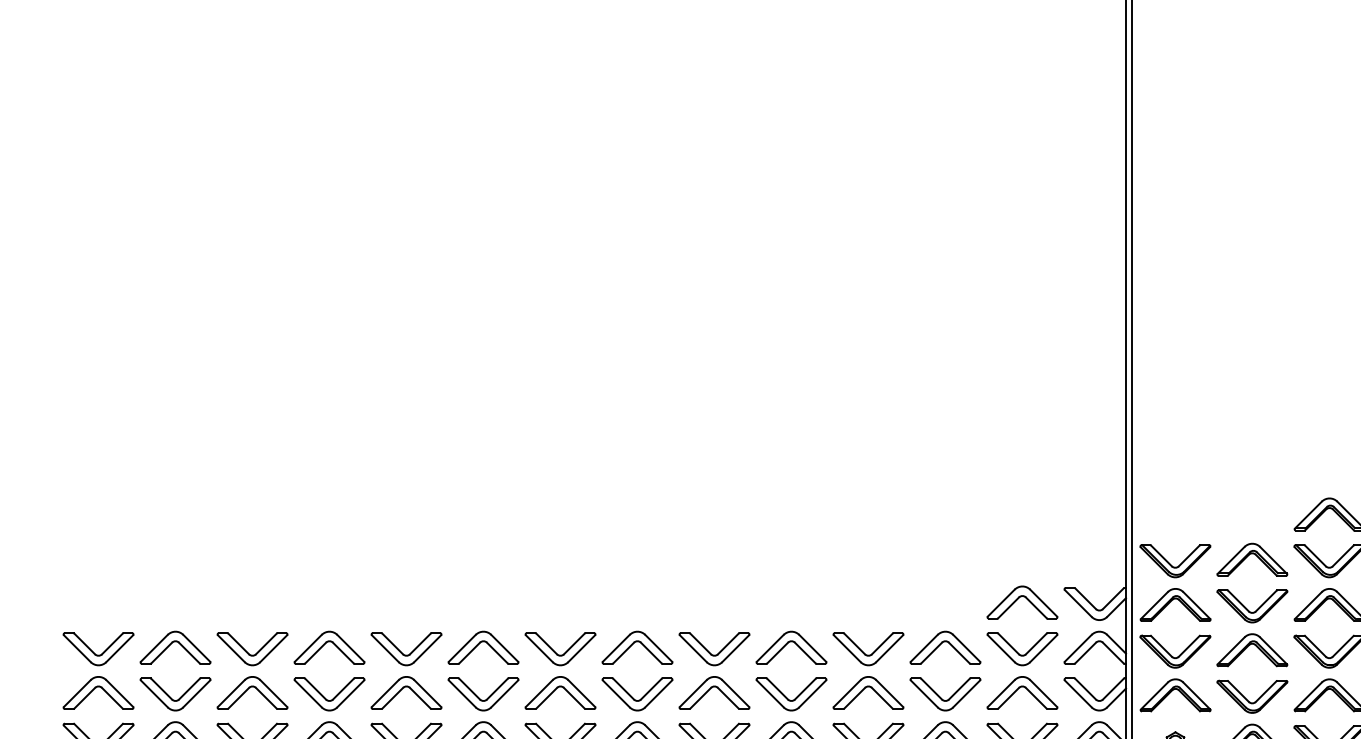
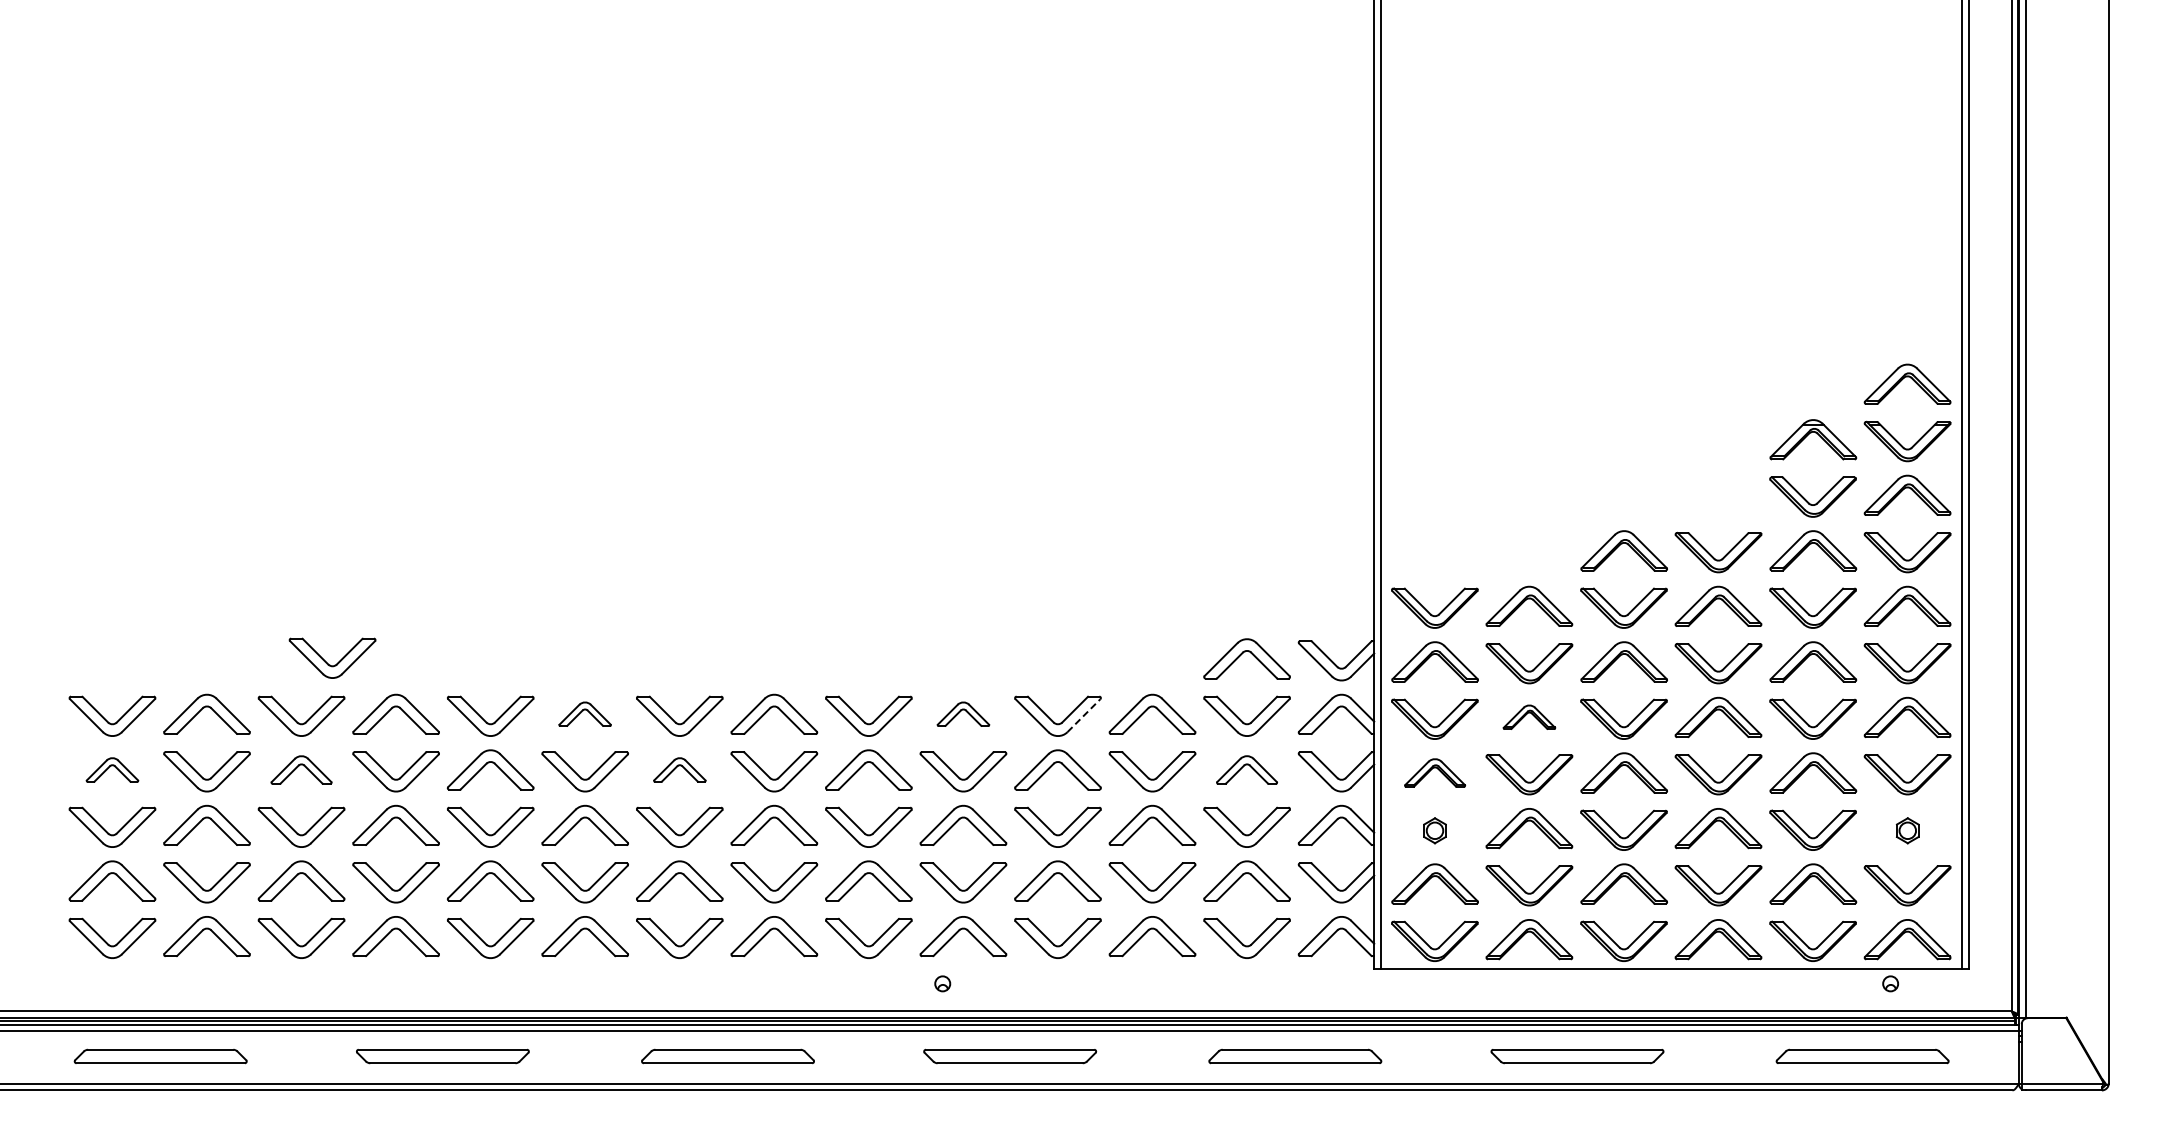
part: (273, 605) -> (327, 662), added
part: (482, 646) -> (584, 713), size x0.6
part: (791, 646) -> (963, 713), size x0.6
line: (890, 648) -> (1084, 715), solid -> dashed
part: (1252, 649) -> (1529, 716), size x0.6
part: (98, 692) -> (112, 769), size x0.6
part: (252, 692) -> (301, 769), size x0.7
part: (560, 692) -> (679, 769), size x0.6
part: (1021, 692) -> (1246, 769), size x0.7
part: (1175, 695) -> (1434, 772), size x0.7

